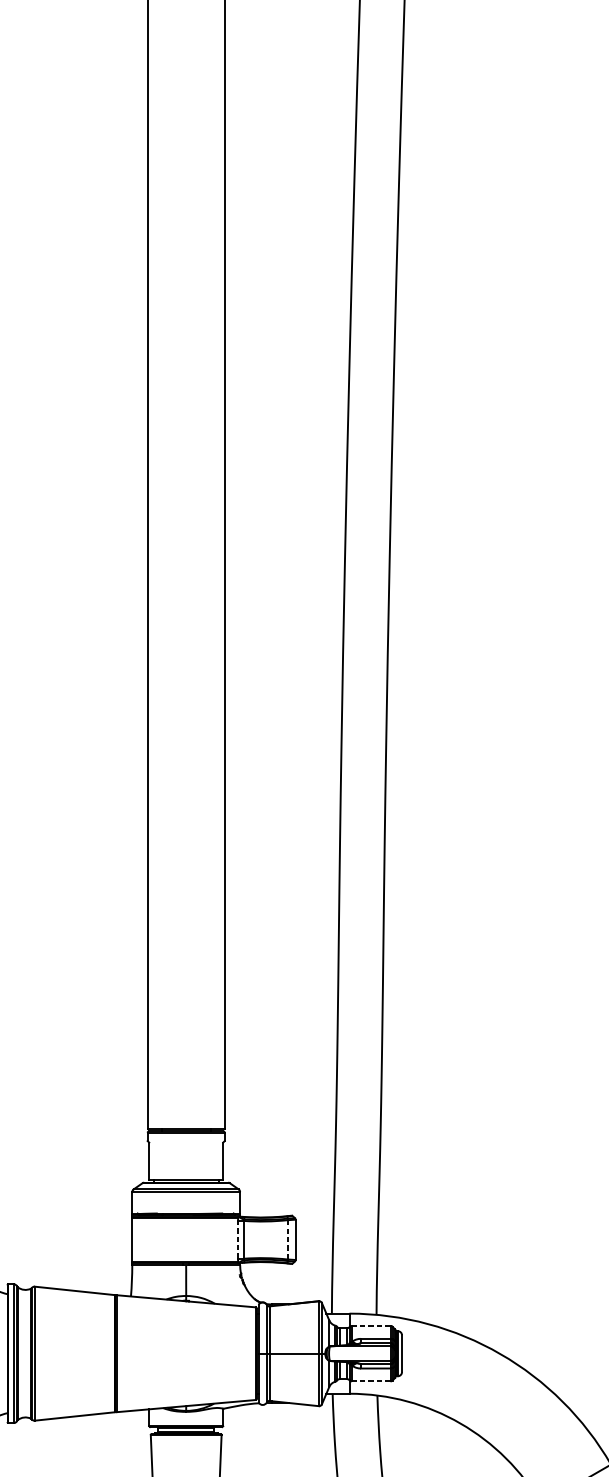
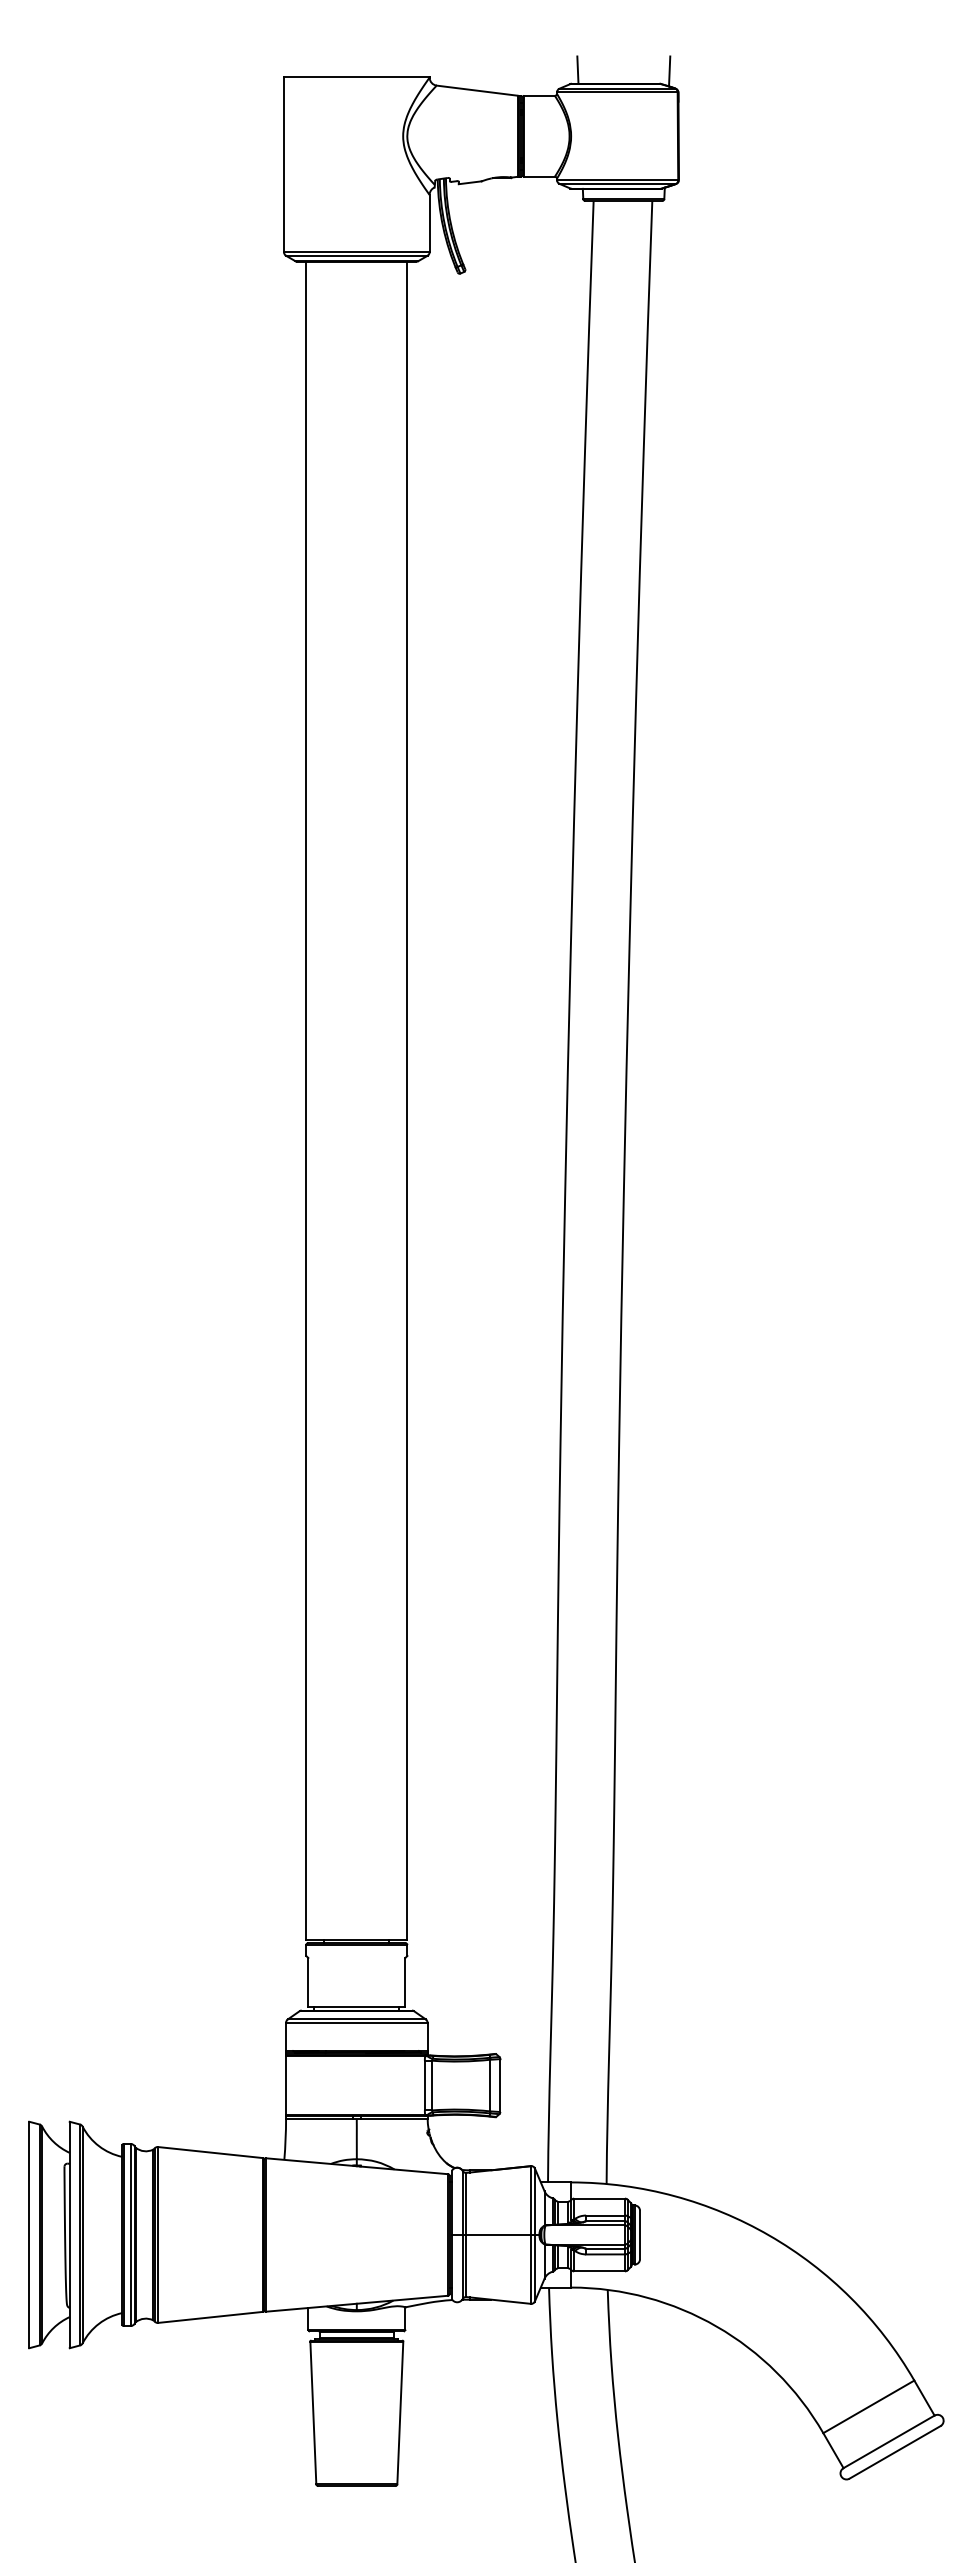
line: (237, 1239) -> (424, 2085), dashed -> solid
line: (288, 1239) -> (490, 2085), dashed -> solid
line: (371, 1325) -> (599, 2198), dashed -> solid
line: (371, 1381) -> (599, 2271), dashed -> solid

